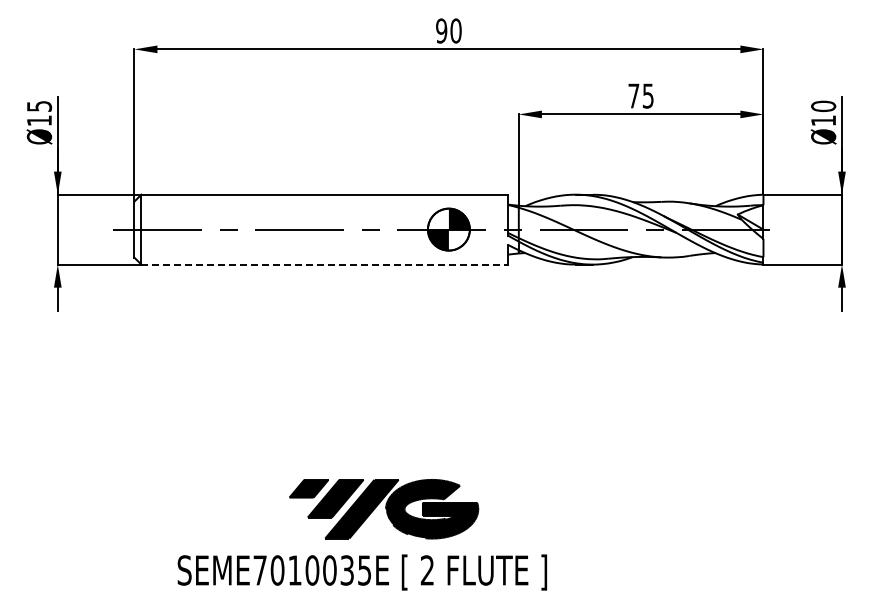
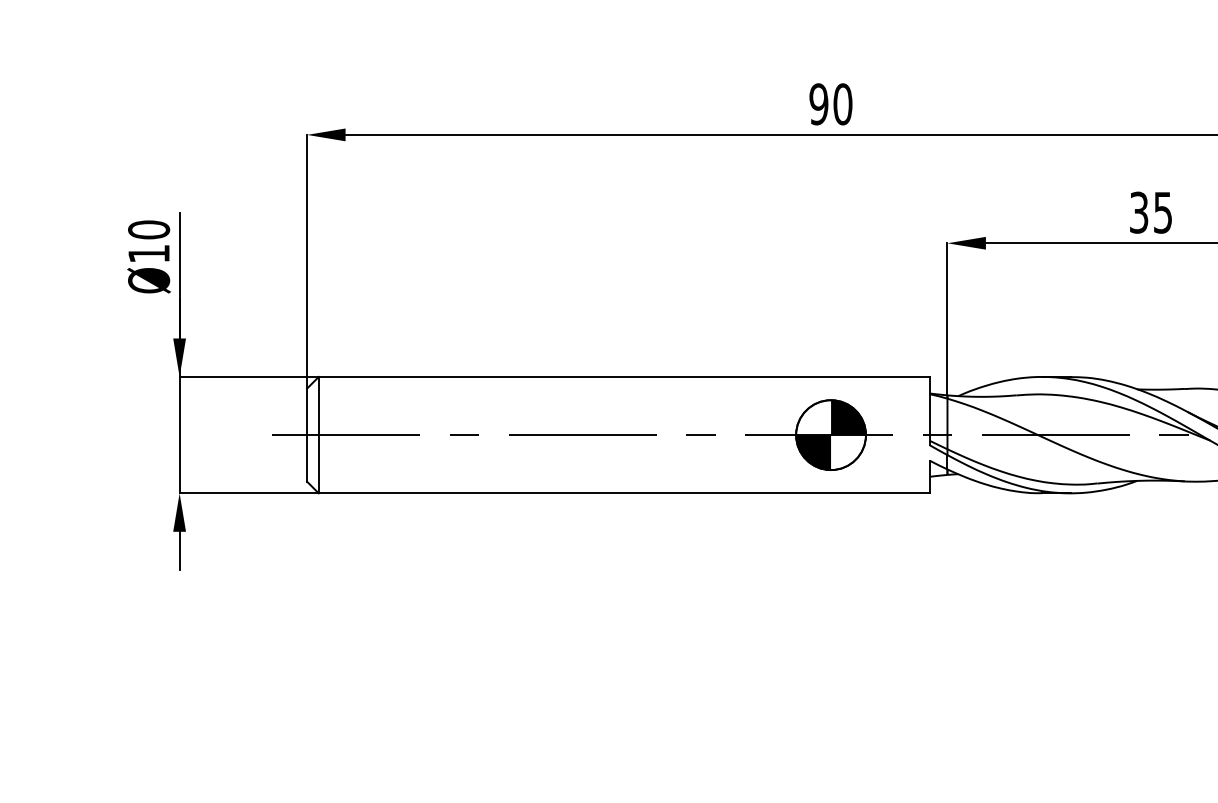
text: (633, 95) -> (1138, 211), 75 -> 35
text: (39, 106) -> (149, 230), Ø15 -> Ø10
line: (325, 264) -> (625, 493), dashed -> solid

